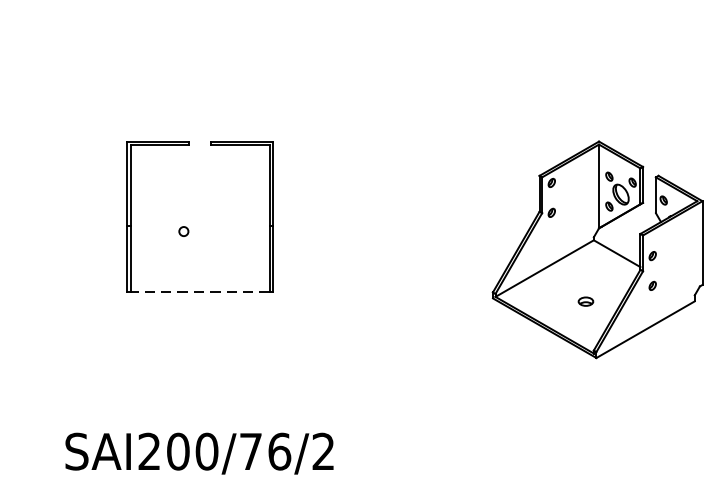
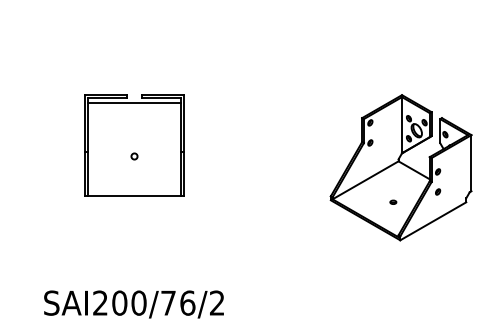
line: (200, 152) -> (134, 102), added
circle: (183, 231) -> (134, 156), moved
line: (200, 291) -> (134, 195), dashed -> solid
part: (586, 300) -> (393, 201), size x0.62

